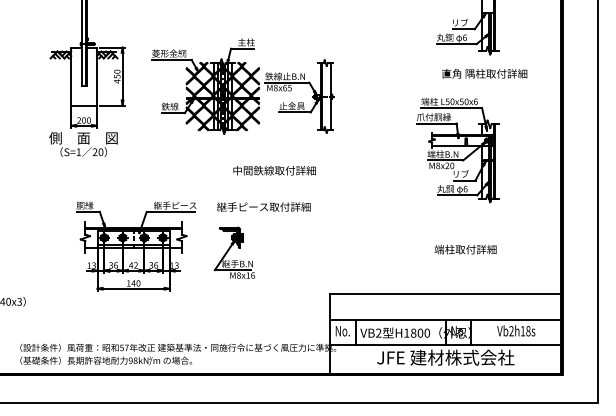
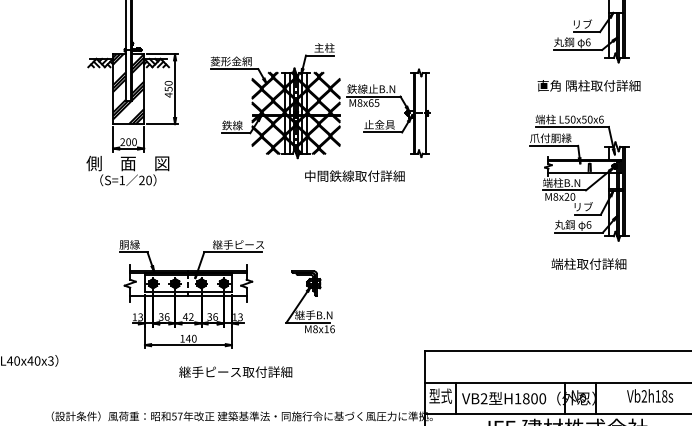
text: (484, 73) -> (588, 85), moved
hatch: (83, 76) -> (127, 89), added
text: (274, 170) -> (354, 175), moved
text: (263, 206) -> (235, 371), moved
text: (465, 249) -> (588, 264), moved
text: (342, 330) -> (440, 395), No. -> 型式

